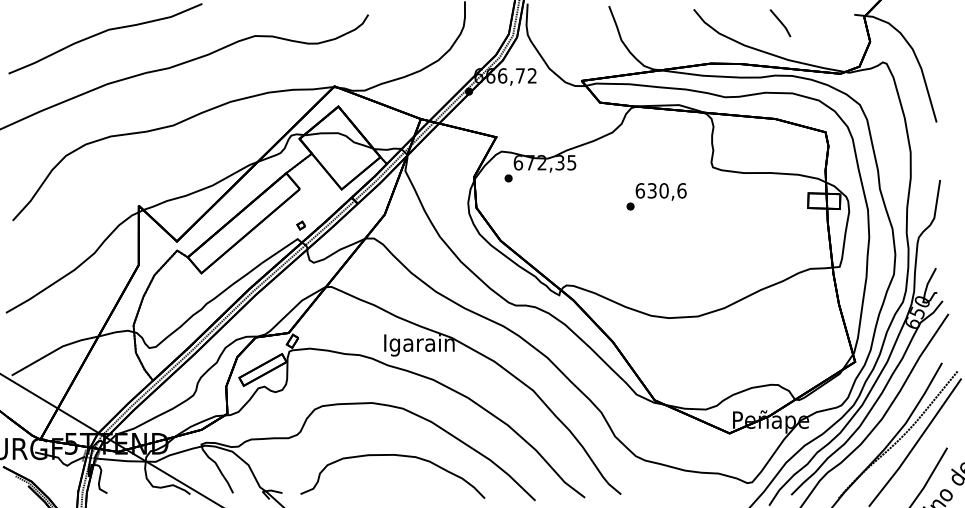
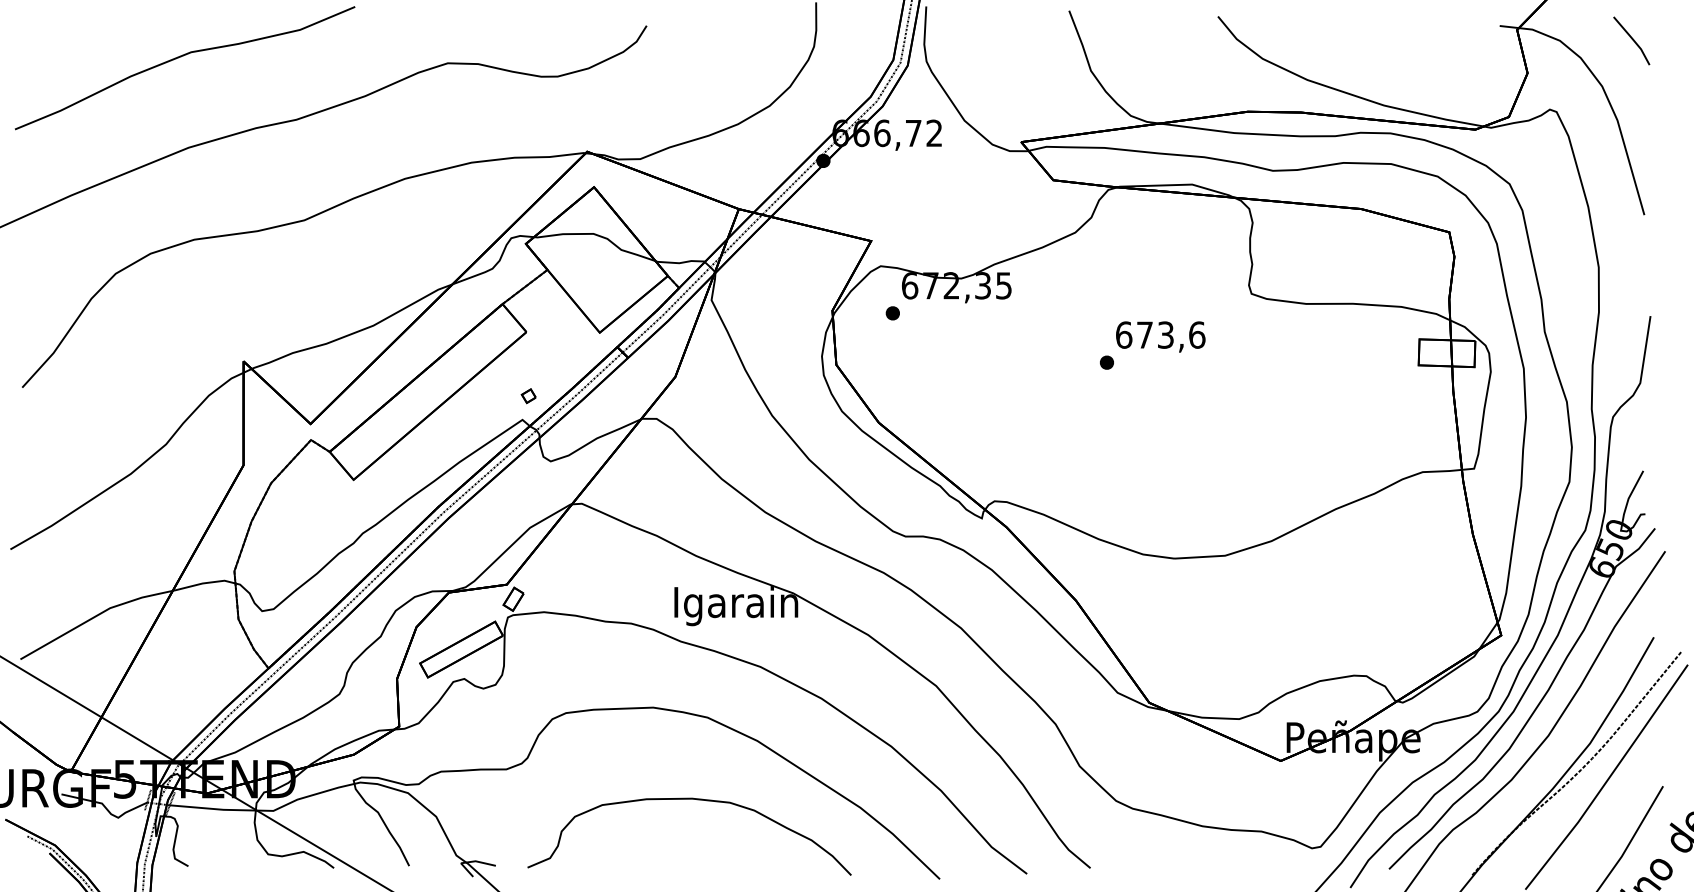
line: (780, 23) -> (1631, 41), moved
text: (657, 190) -> (1154, 334), 630,6 -> 673,6

